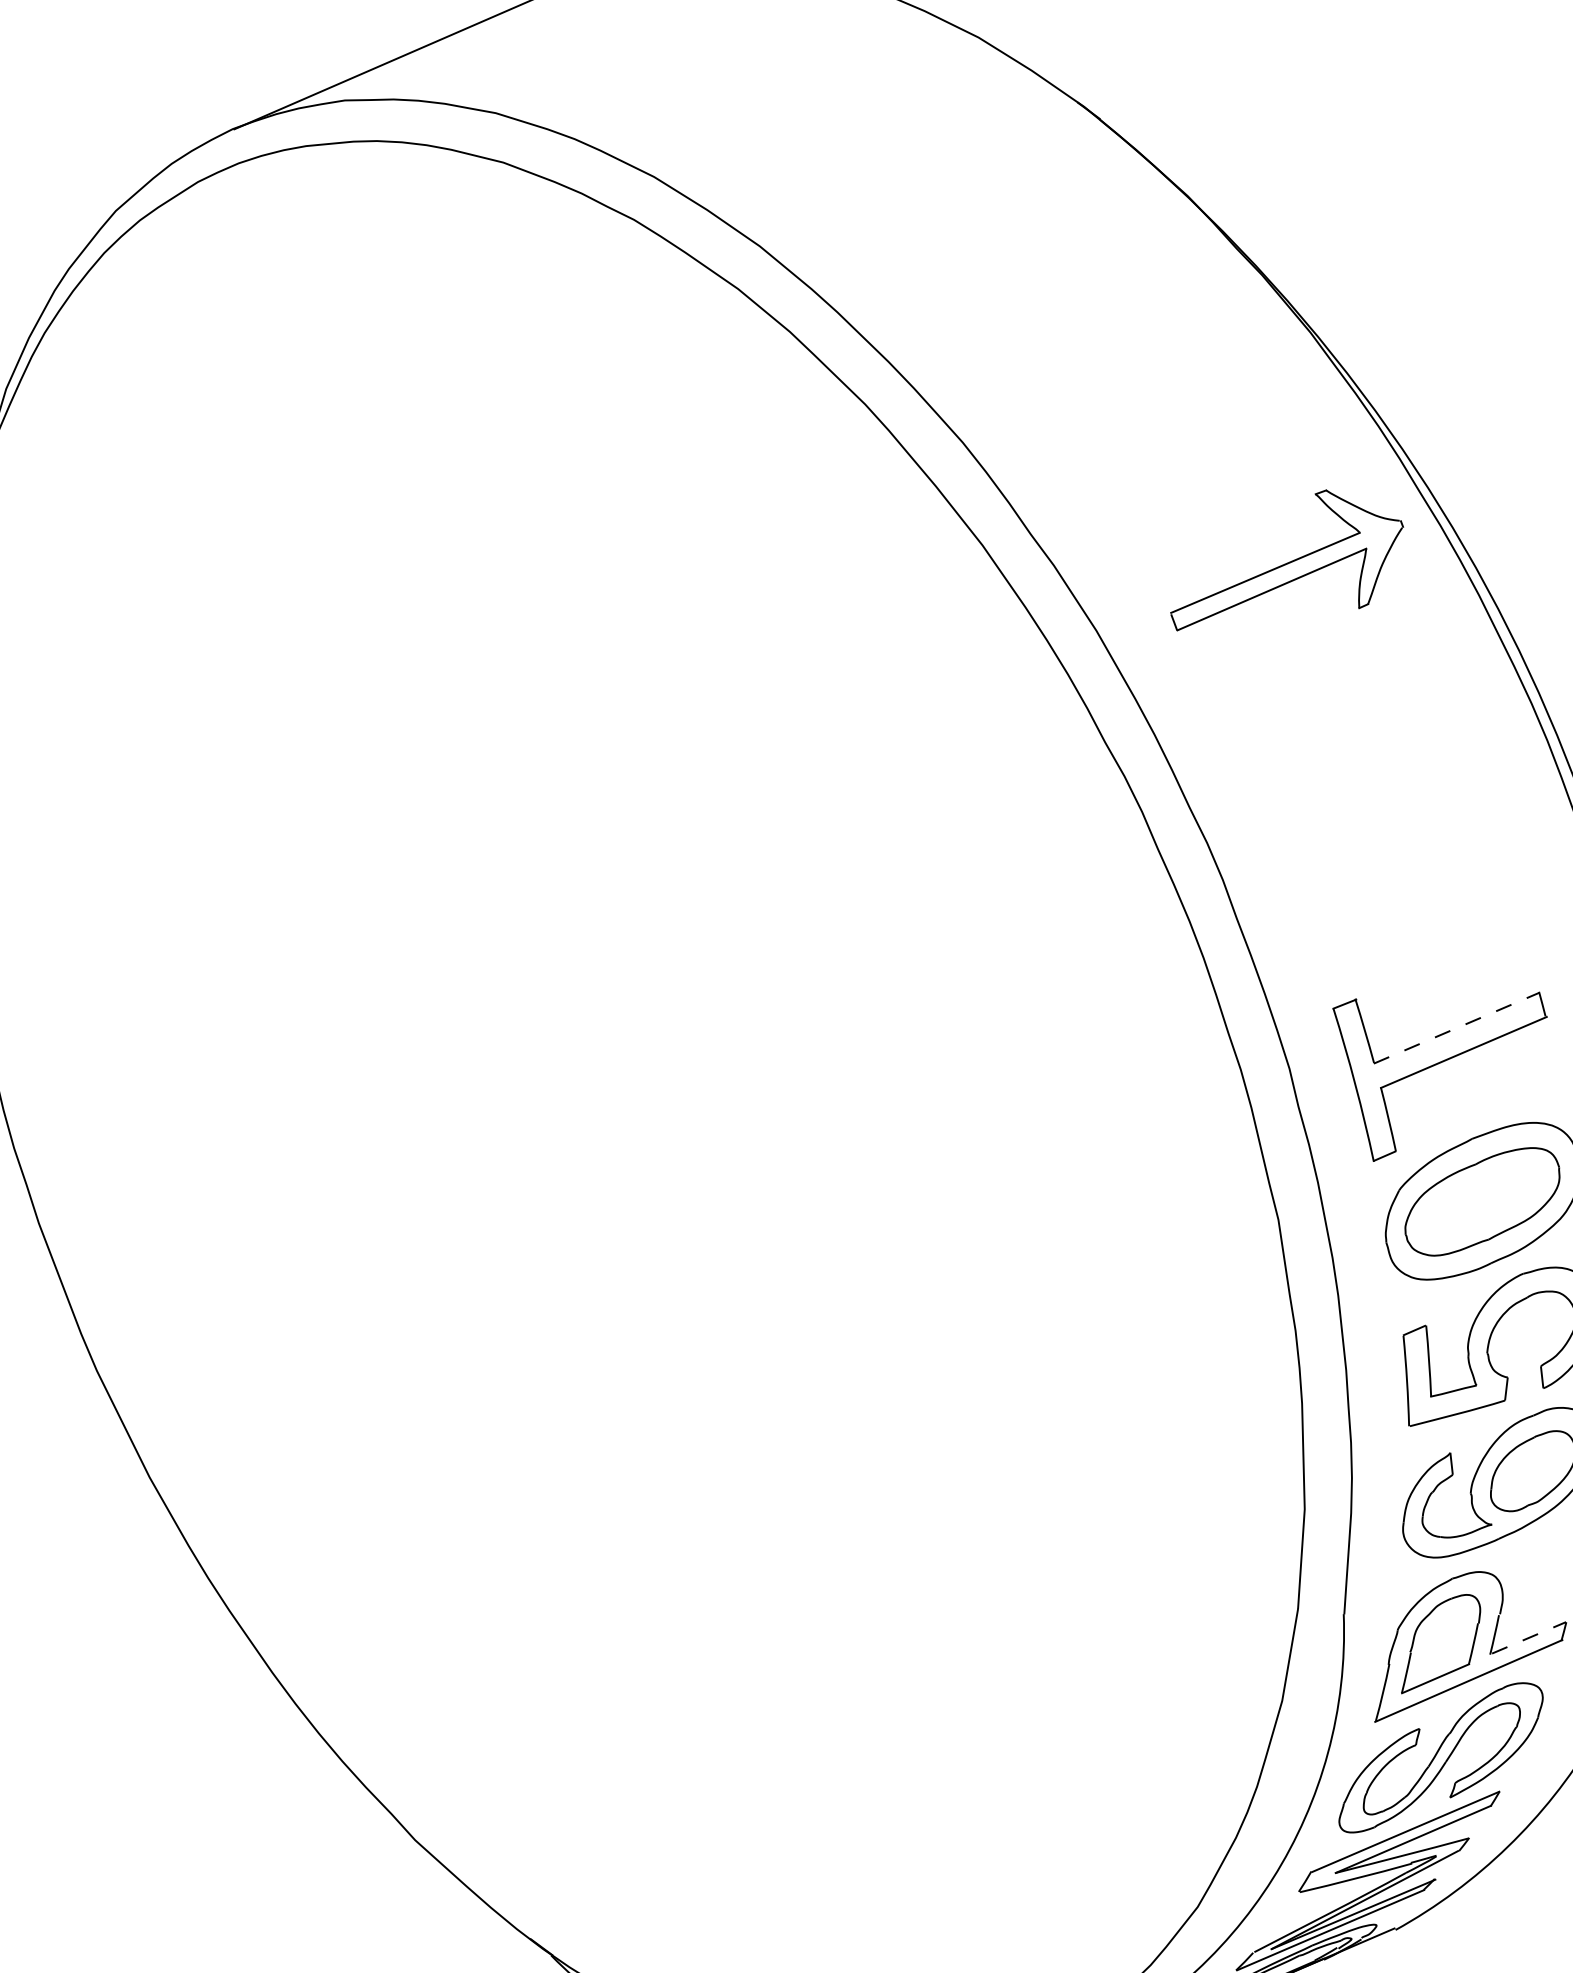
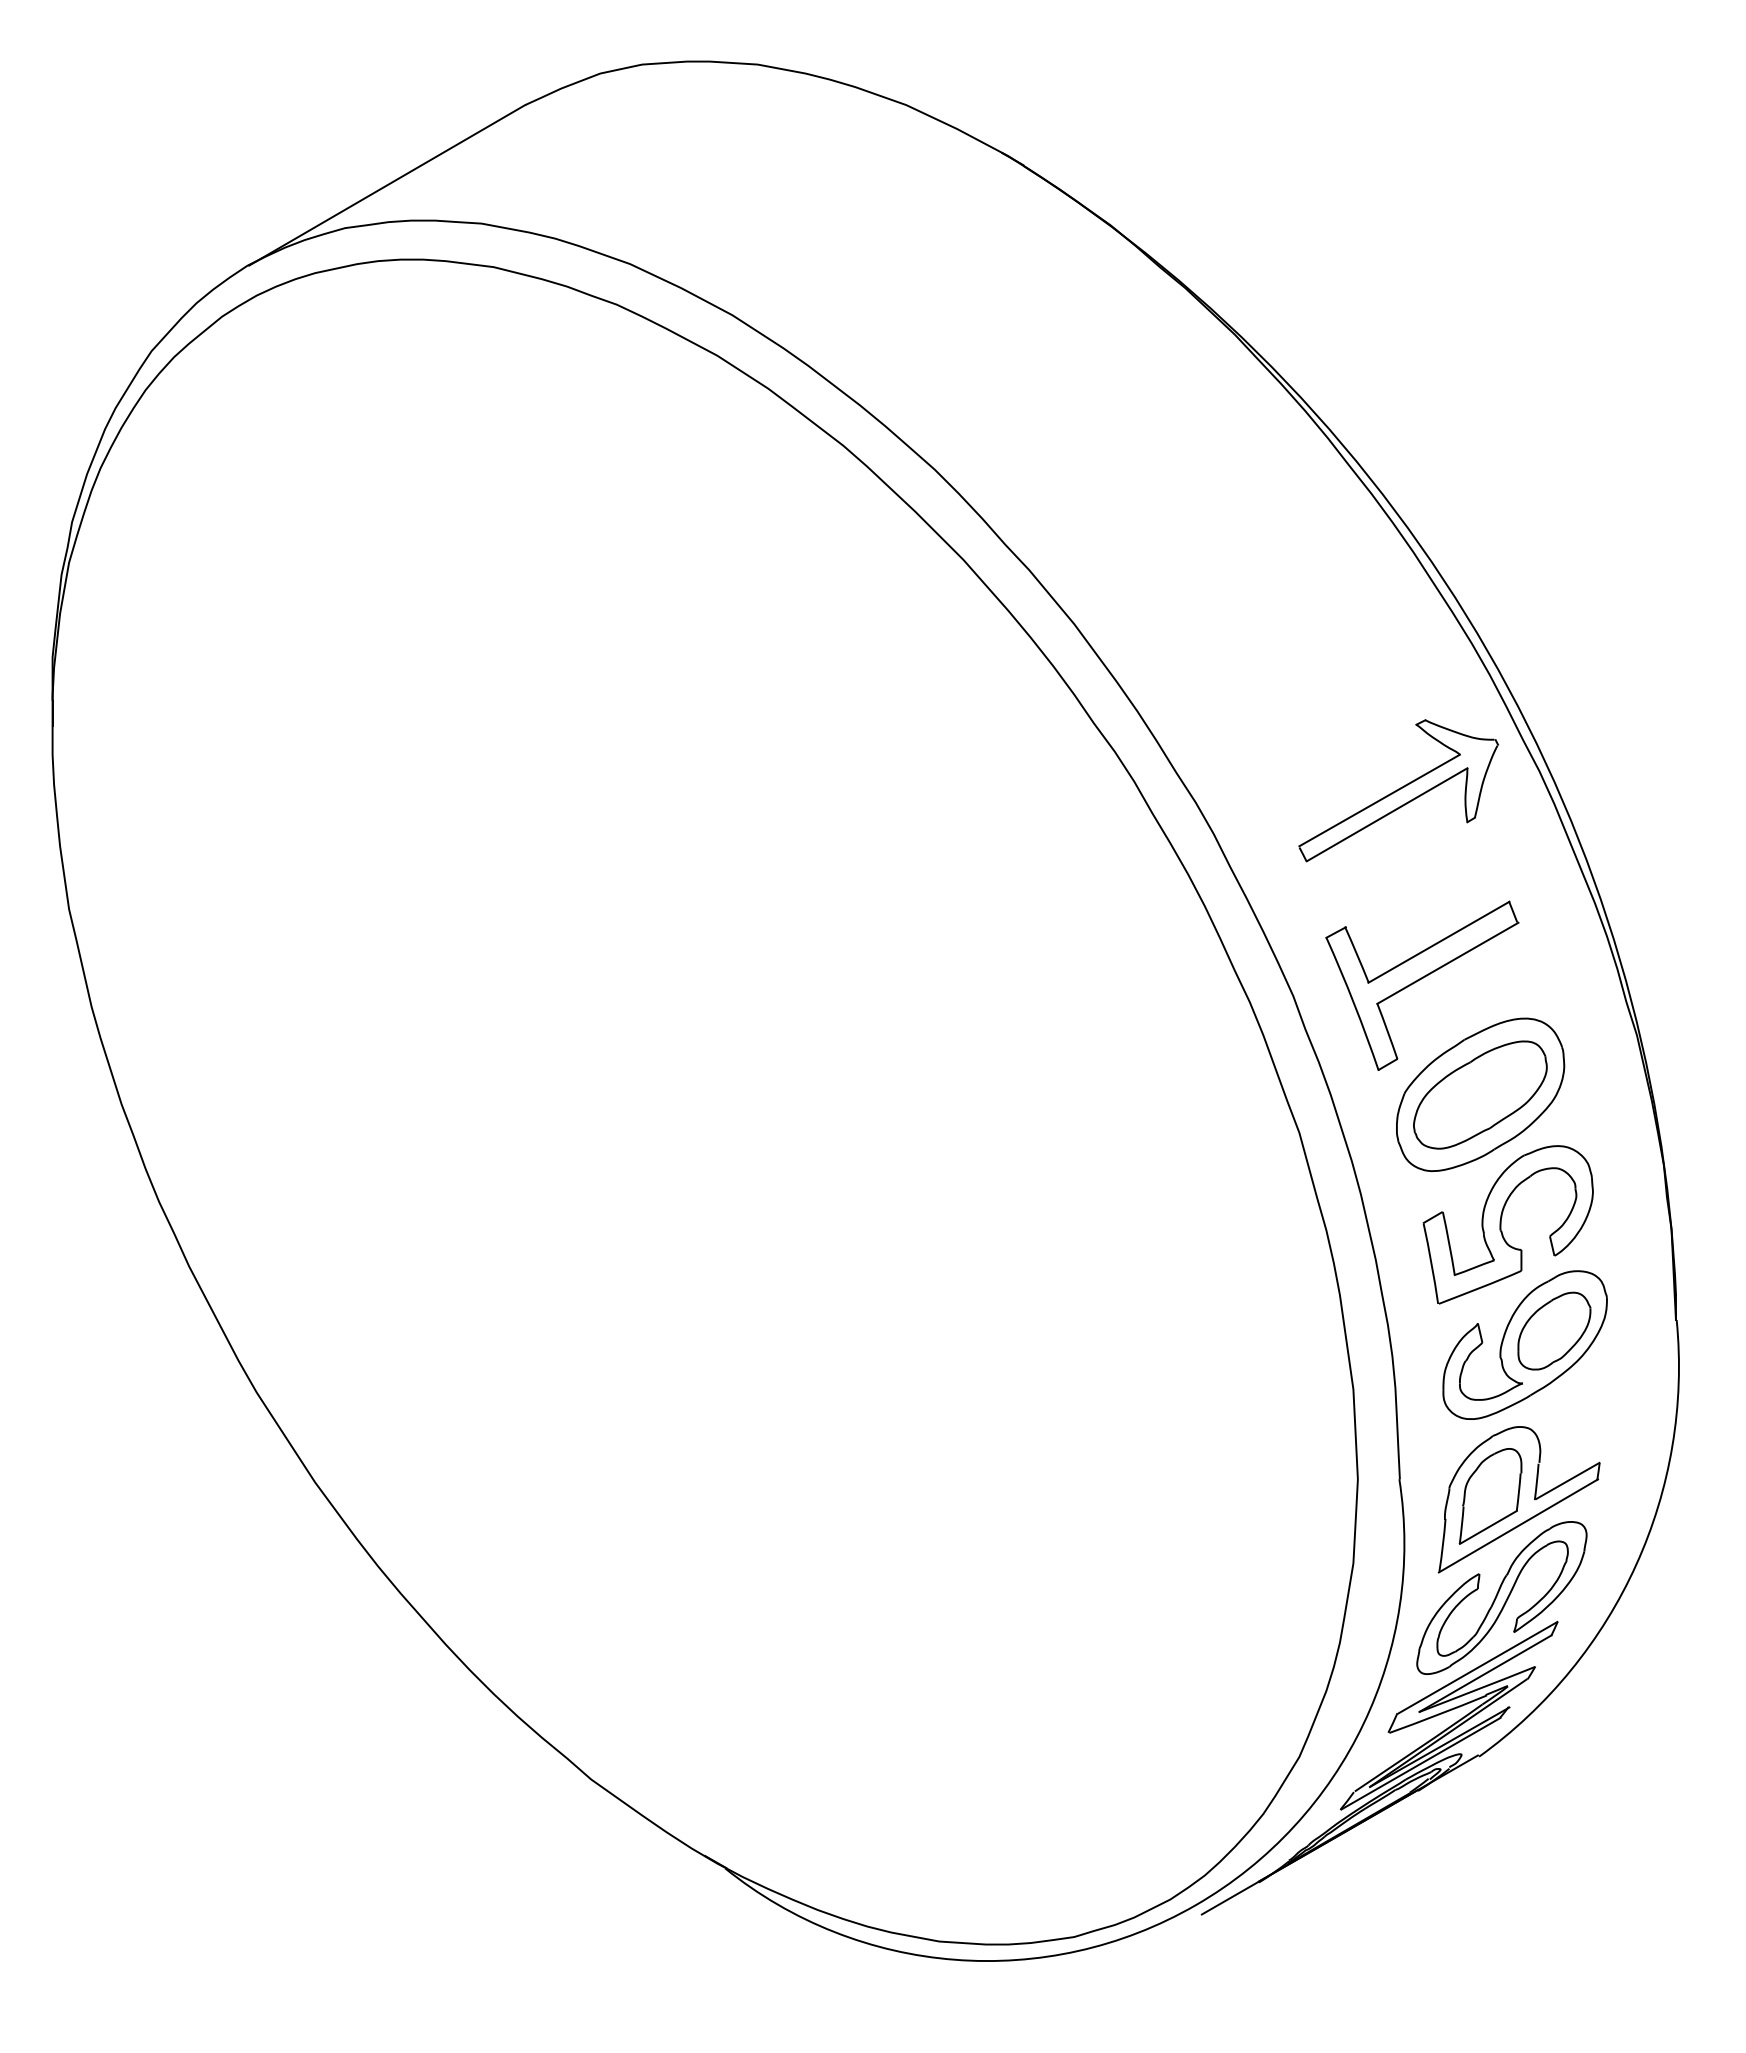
part: (1287, 564) -> (1398, 790), moved
line: (1457, 1028) -> (1439, 942), dashed -> solid
line: (1529, 1637) -> (1568, 1480), dashed -> solid

